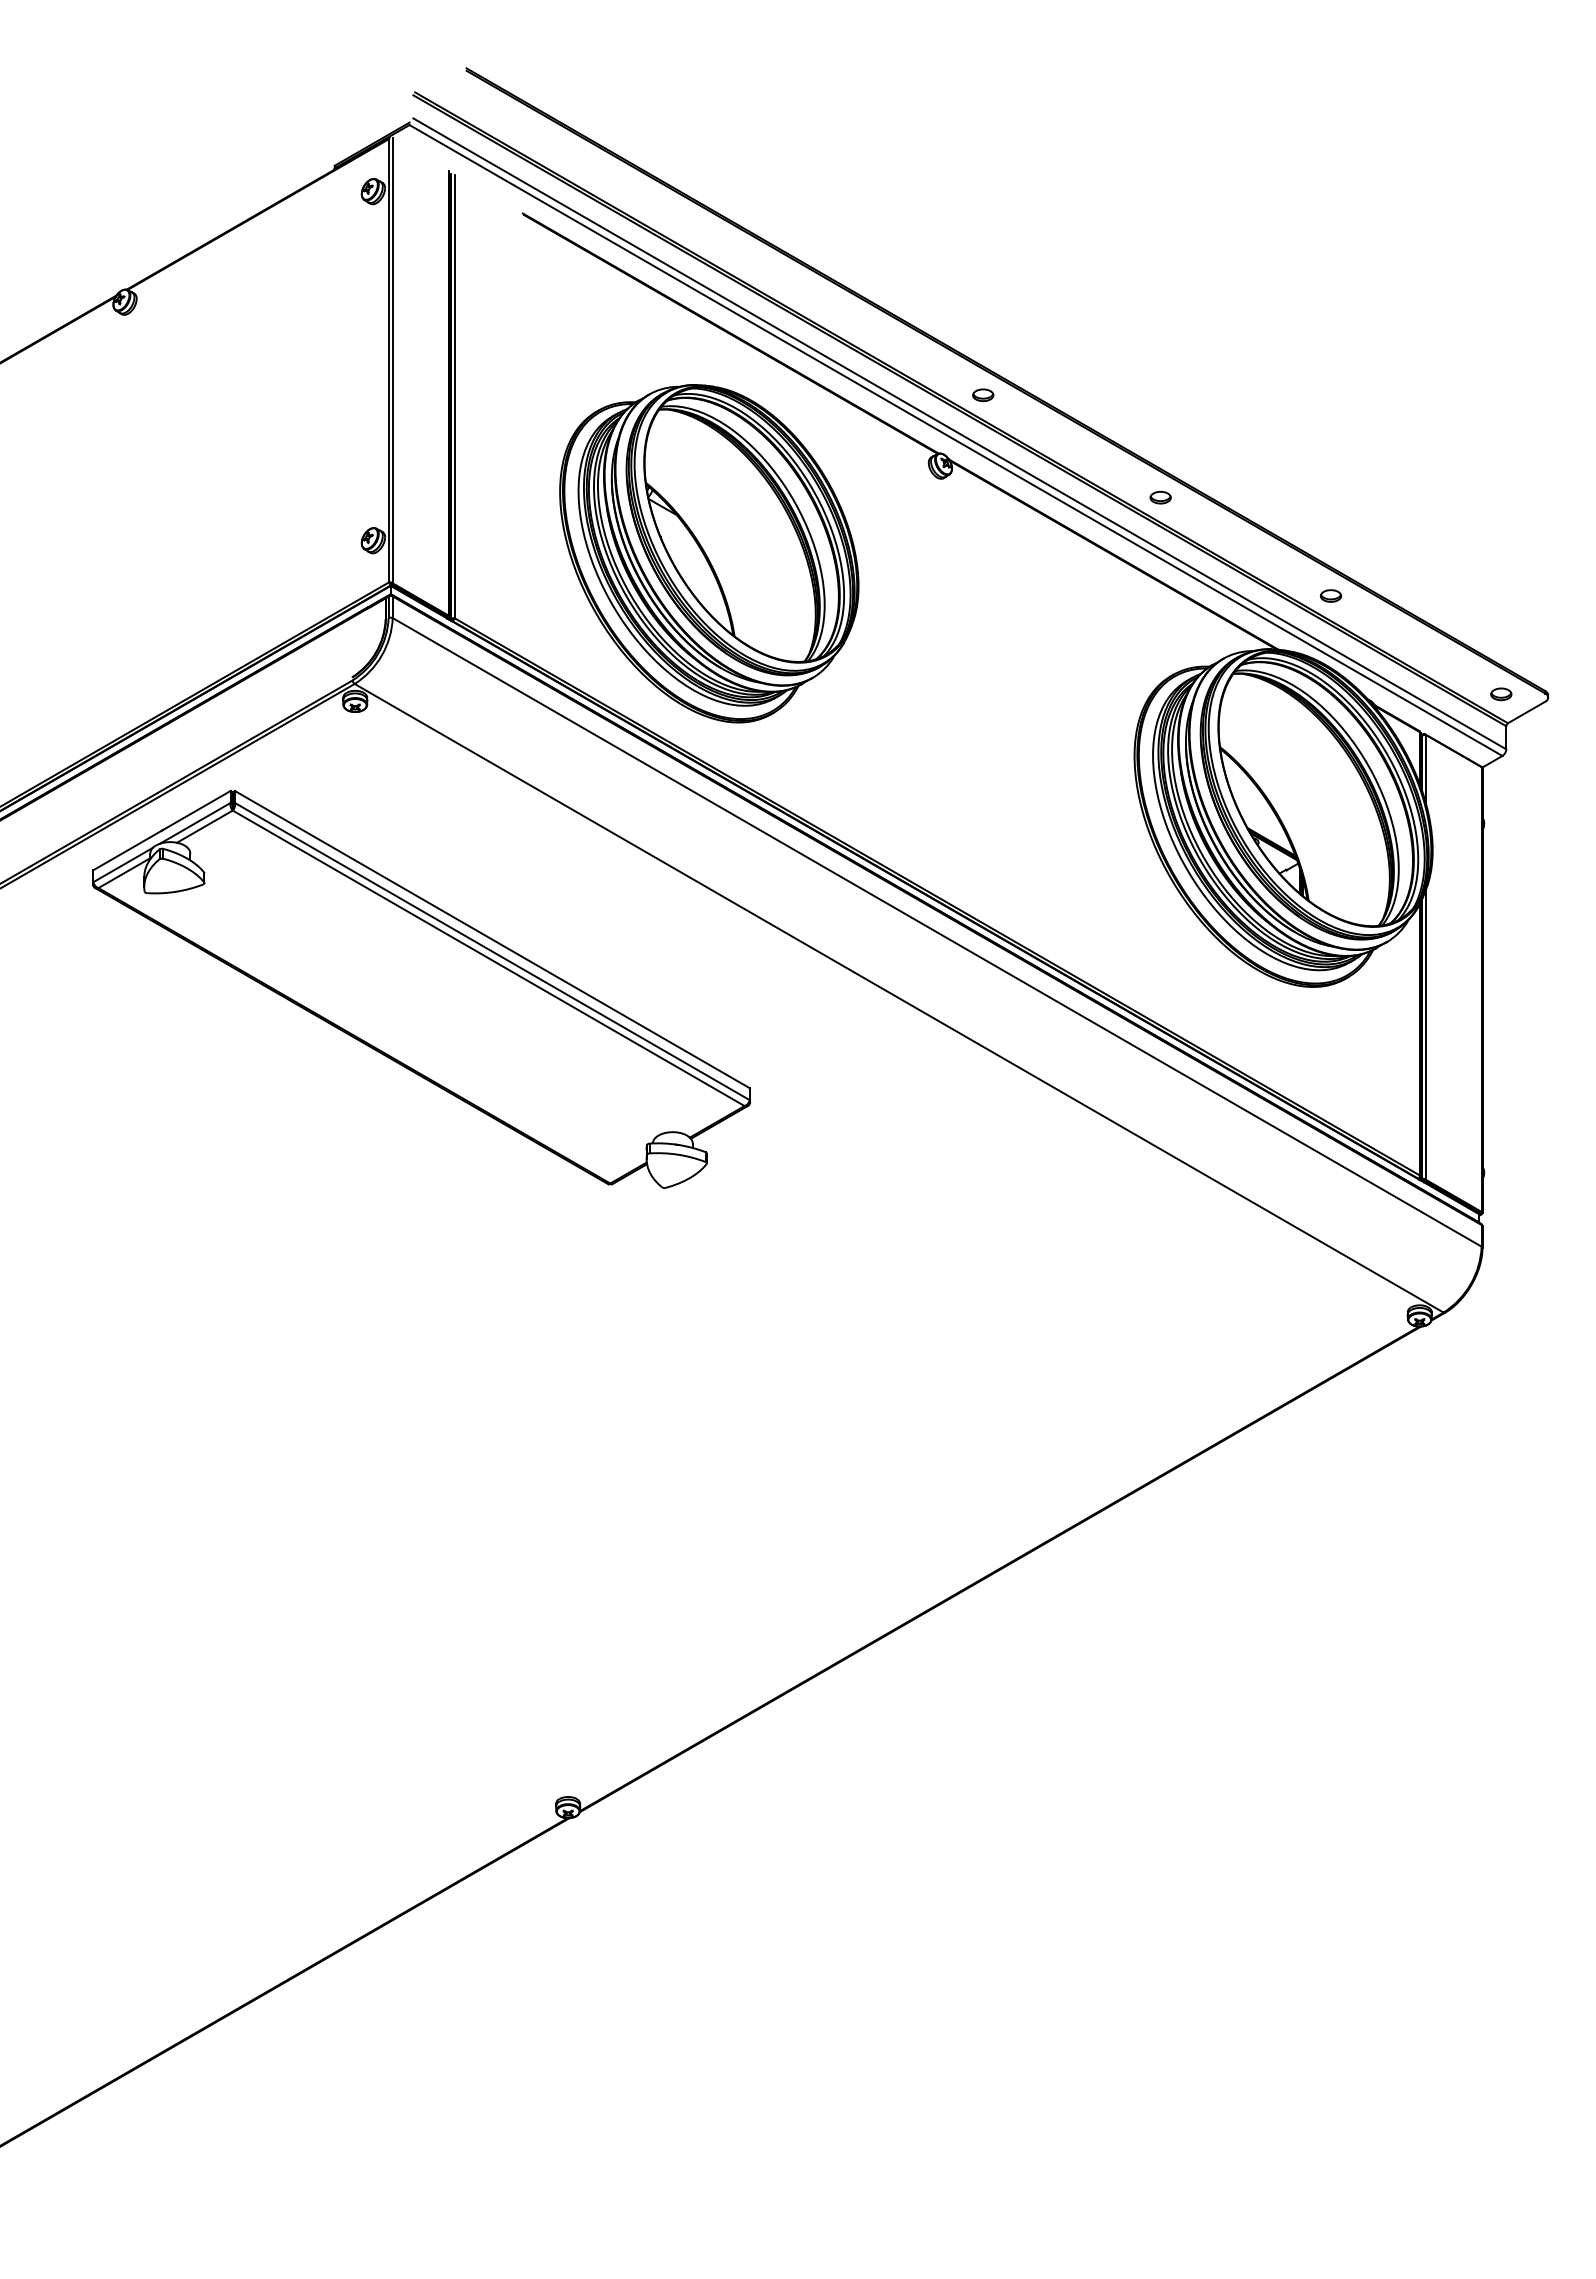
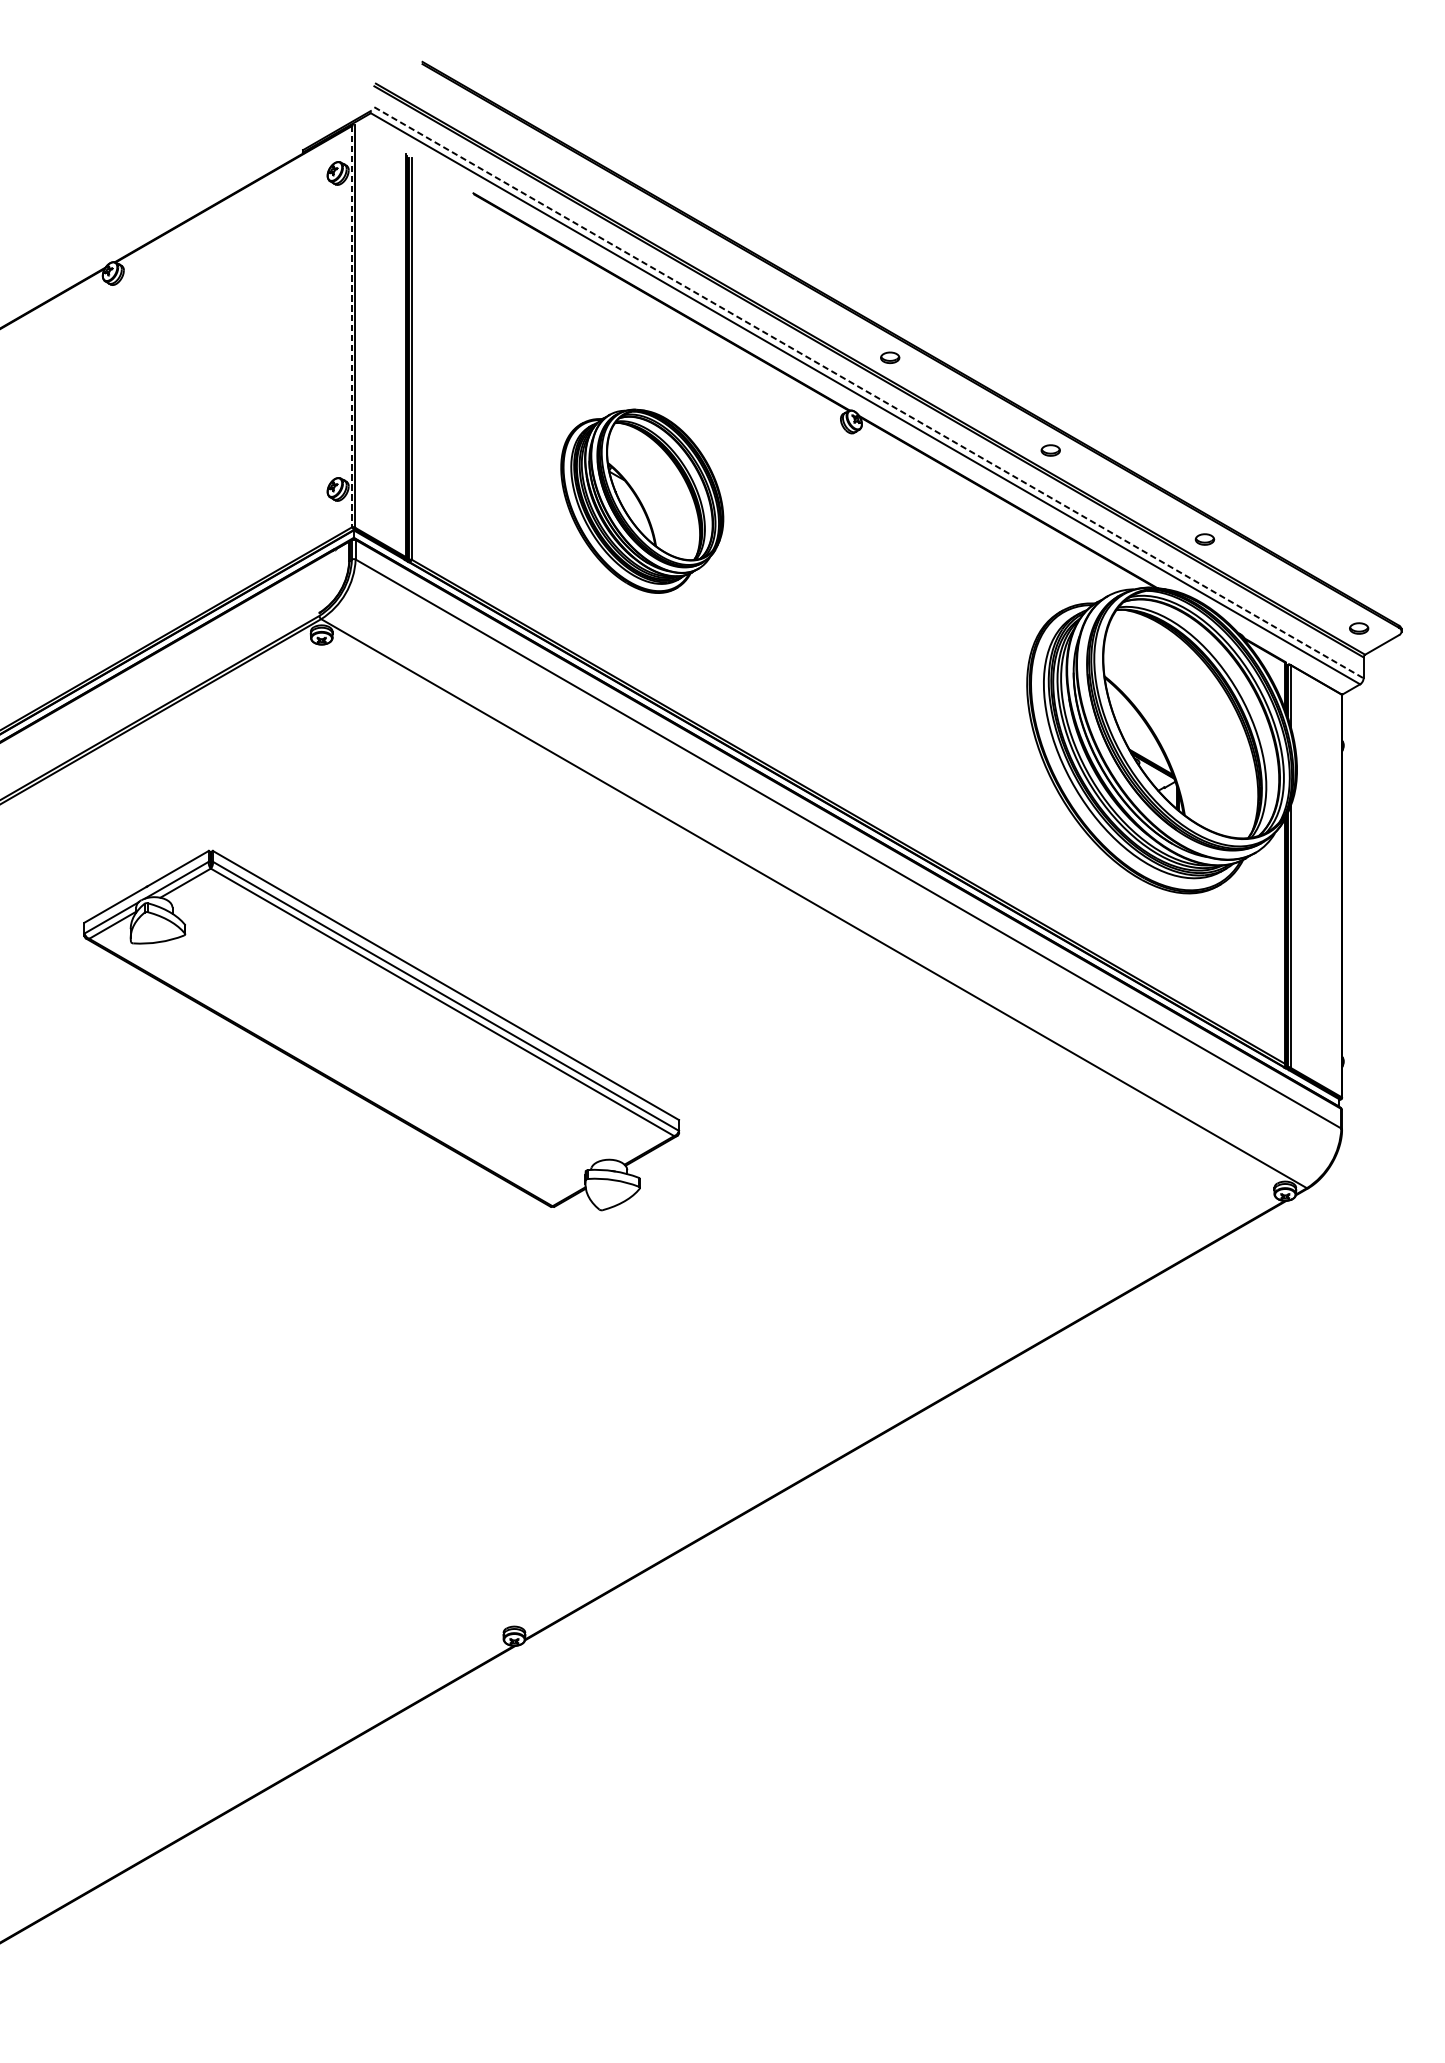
line: (388, 360) -> (351, 326), solid -> dashed
line: (959, 433) -> (868, 392), solid -> dashed
part: (709, 553) -> (642, 501), size x0.6
part: (421, 988) -> (381, 1029), moved

